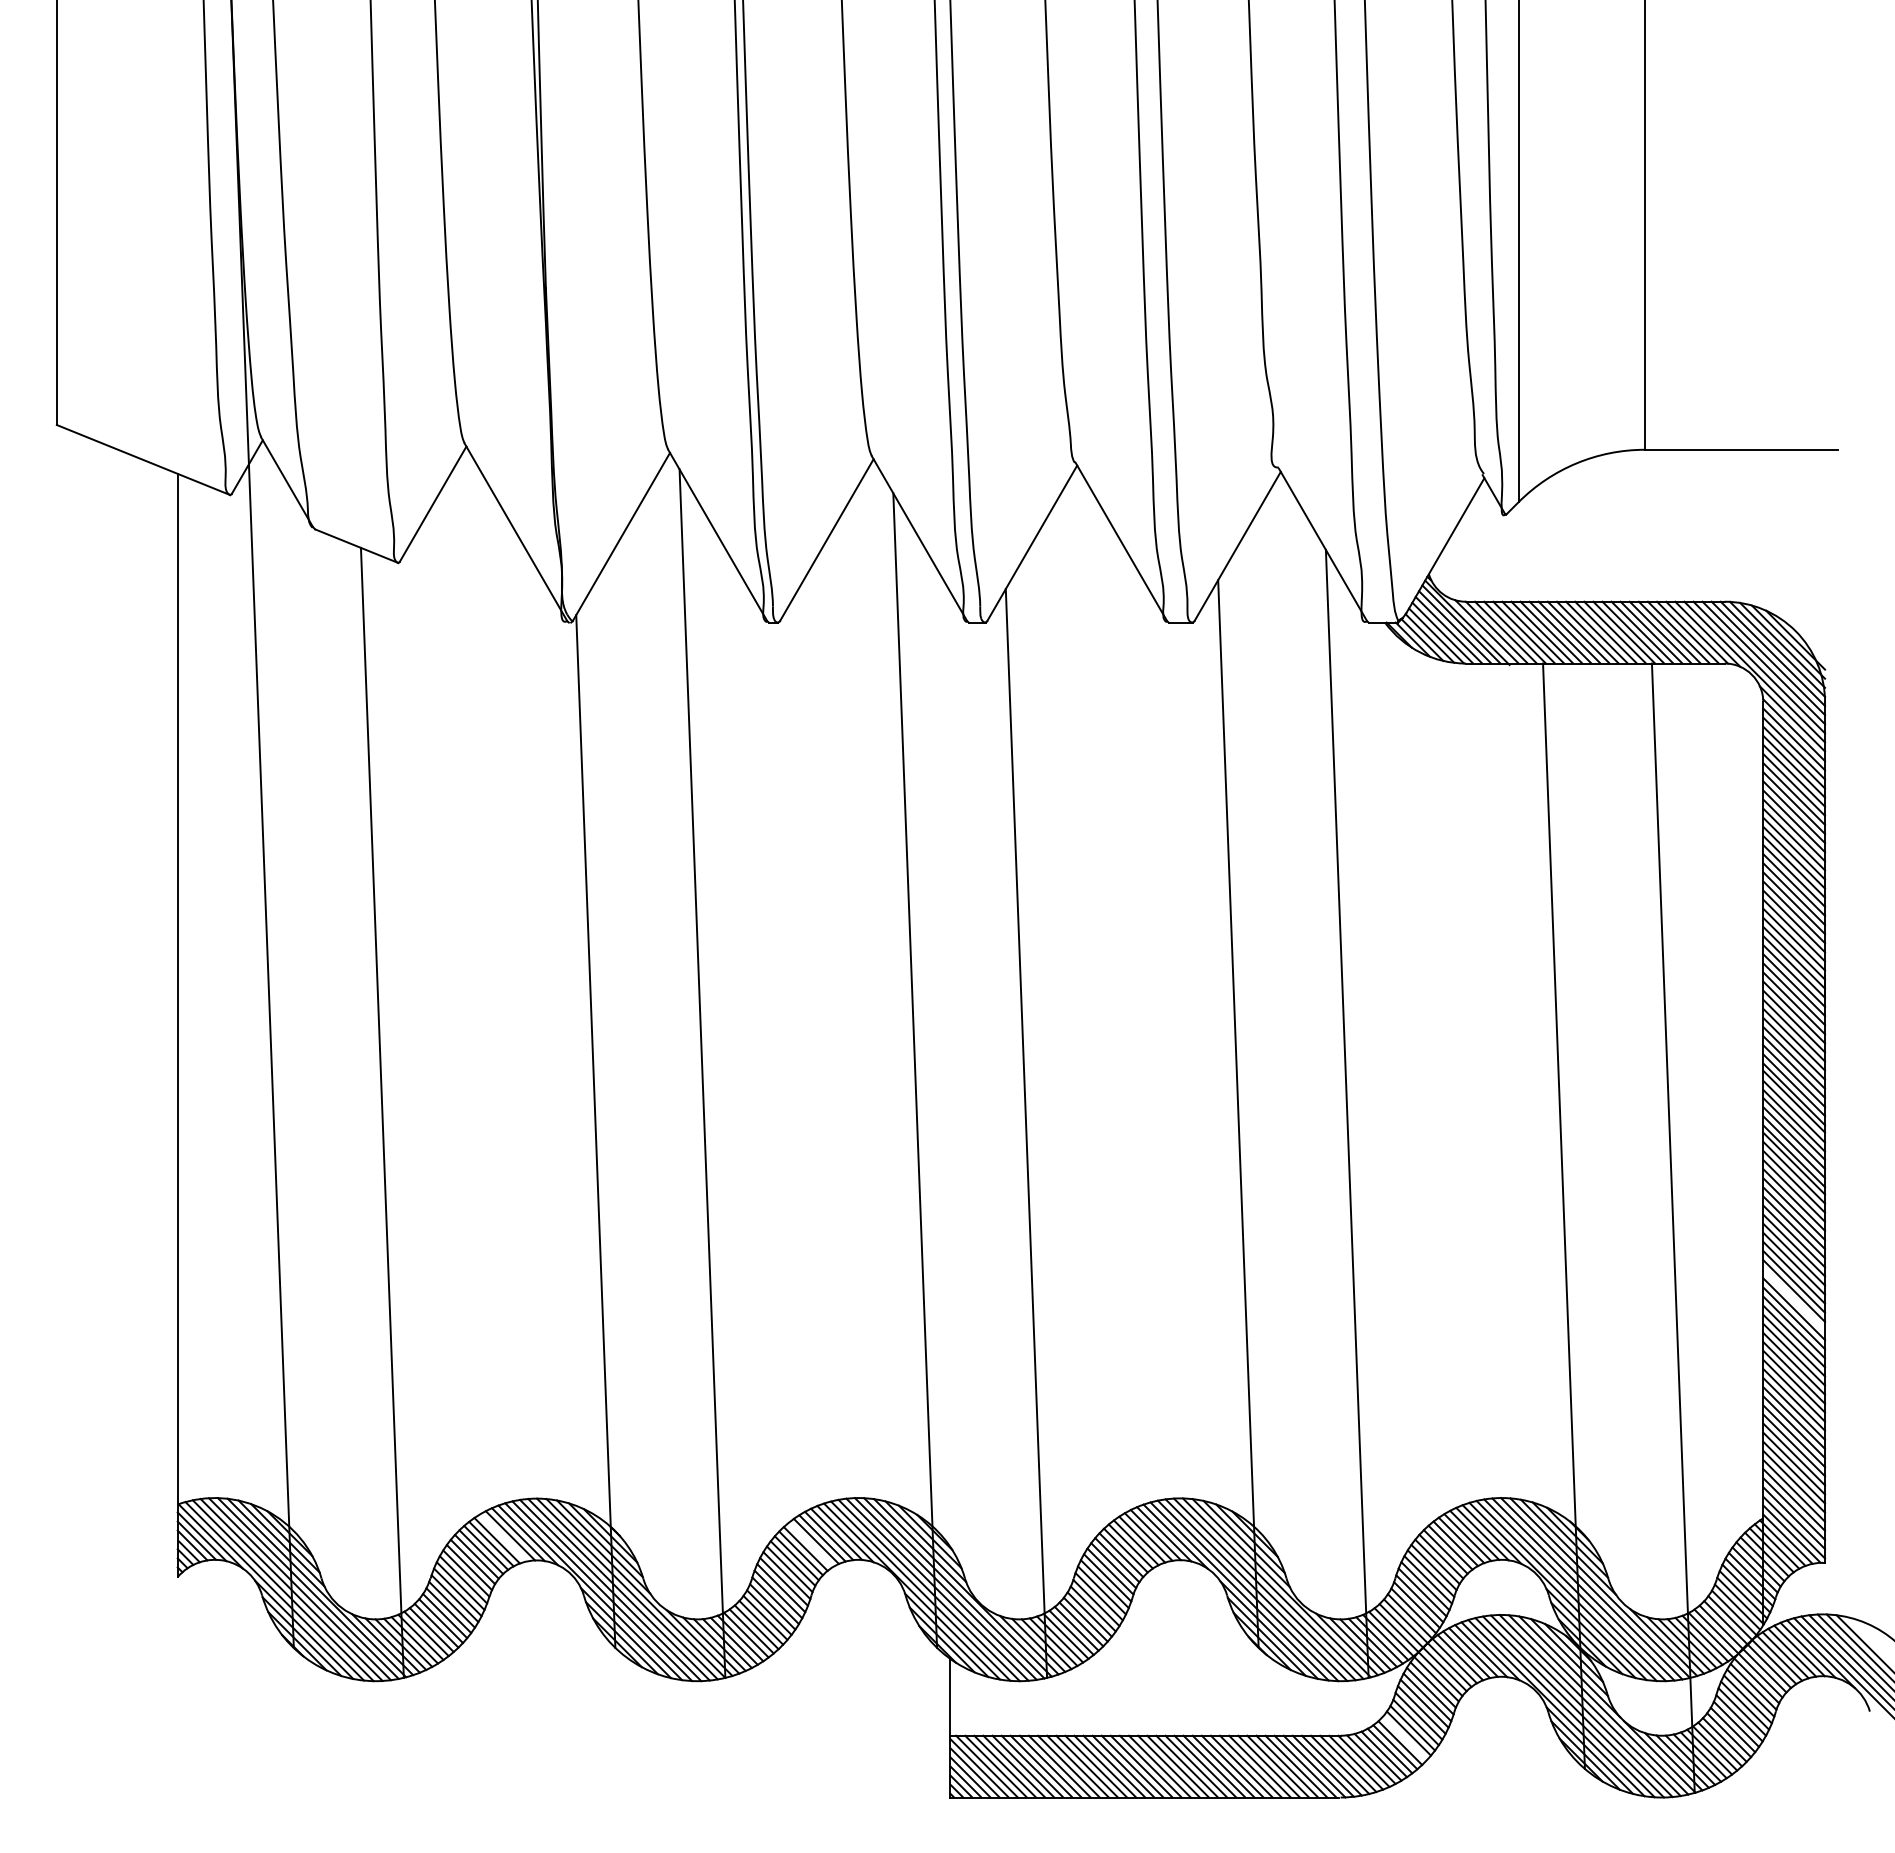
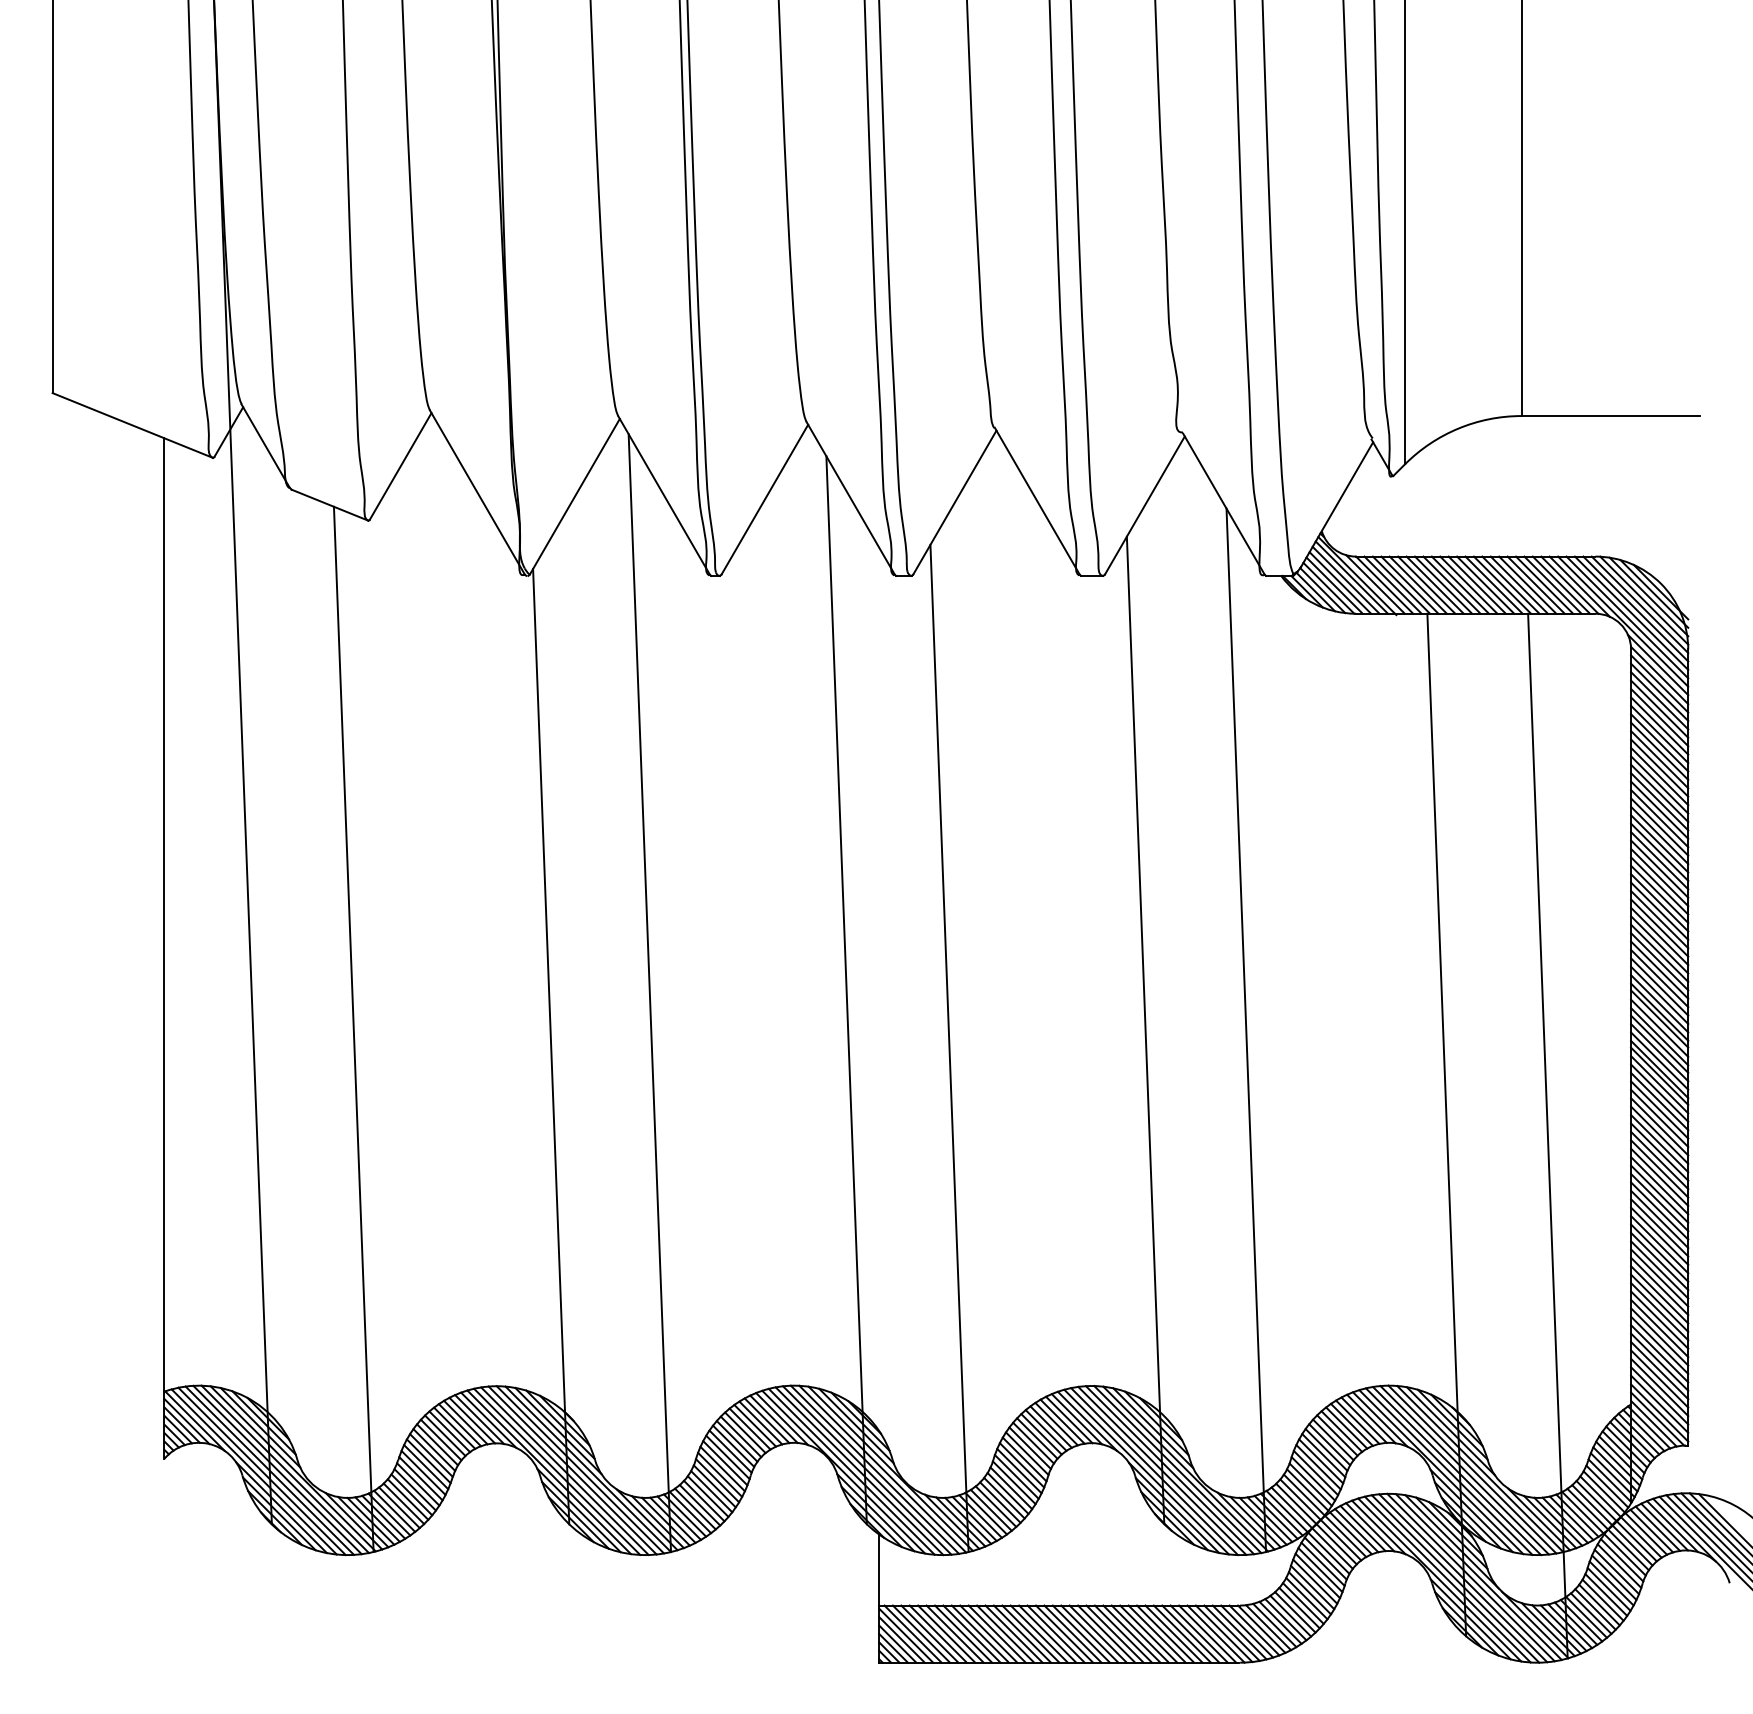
line: (1794, 1300) -> (1659, 1202), added
line: (503, 1537) -> (465, 1422), added
line: (810, 1544) -> (749, 1428), added
line: (1404, 1738) -> (1299, 1608), added

